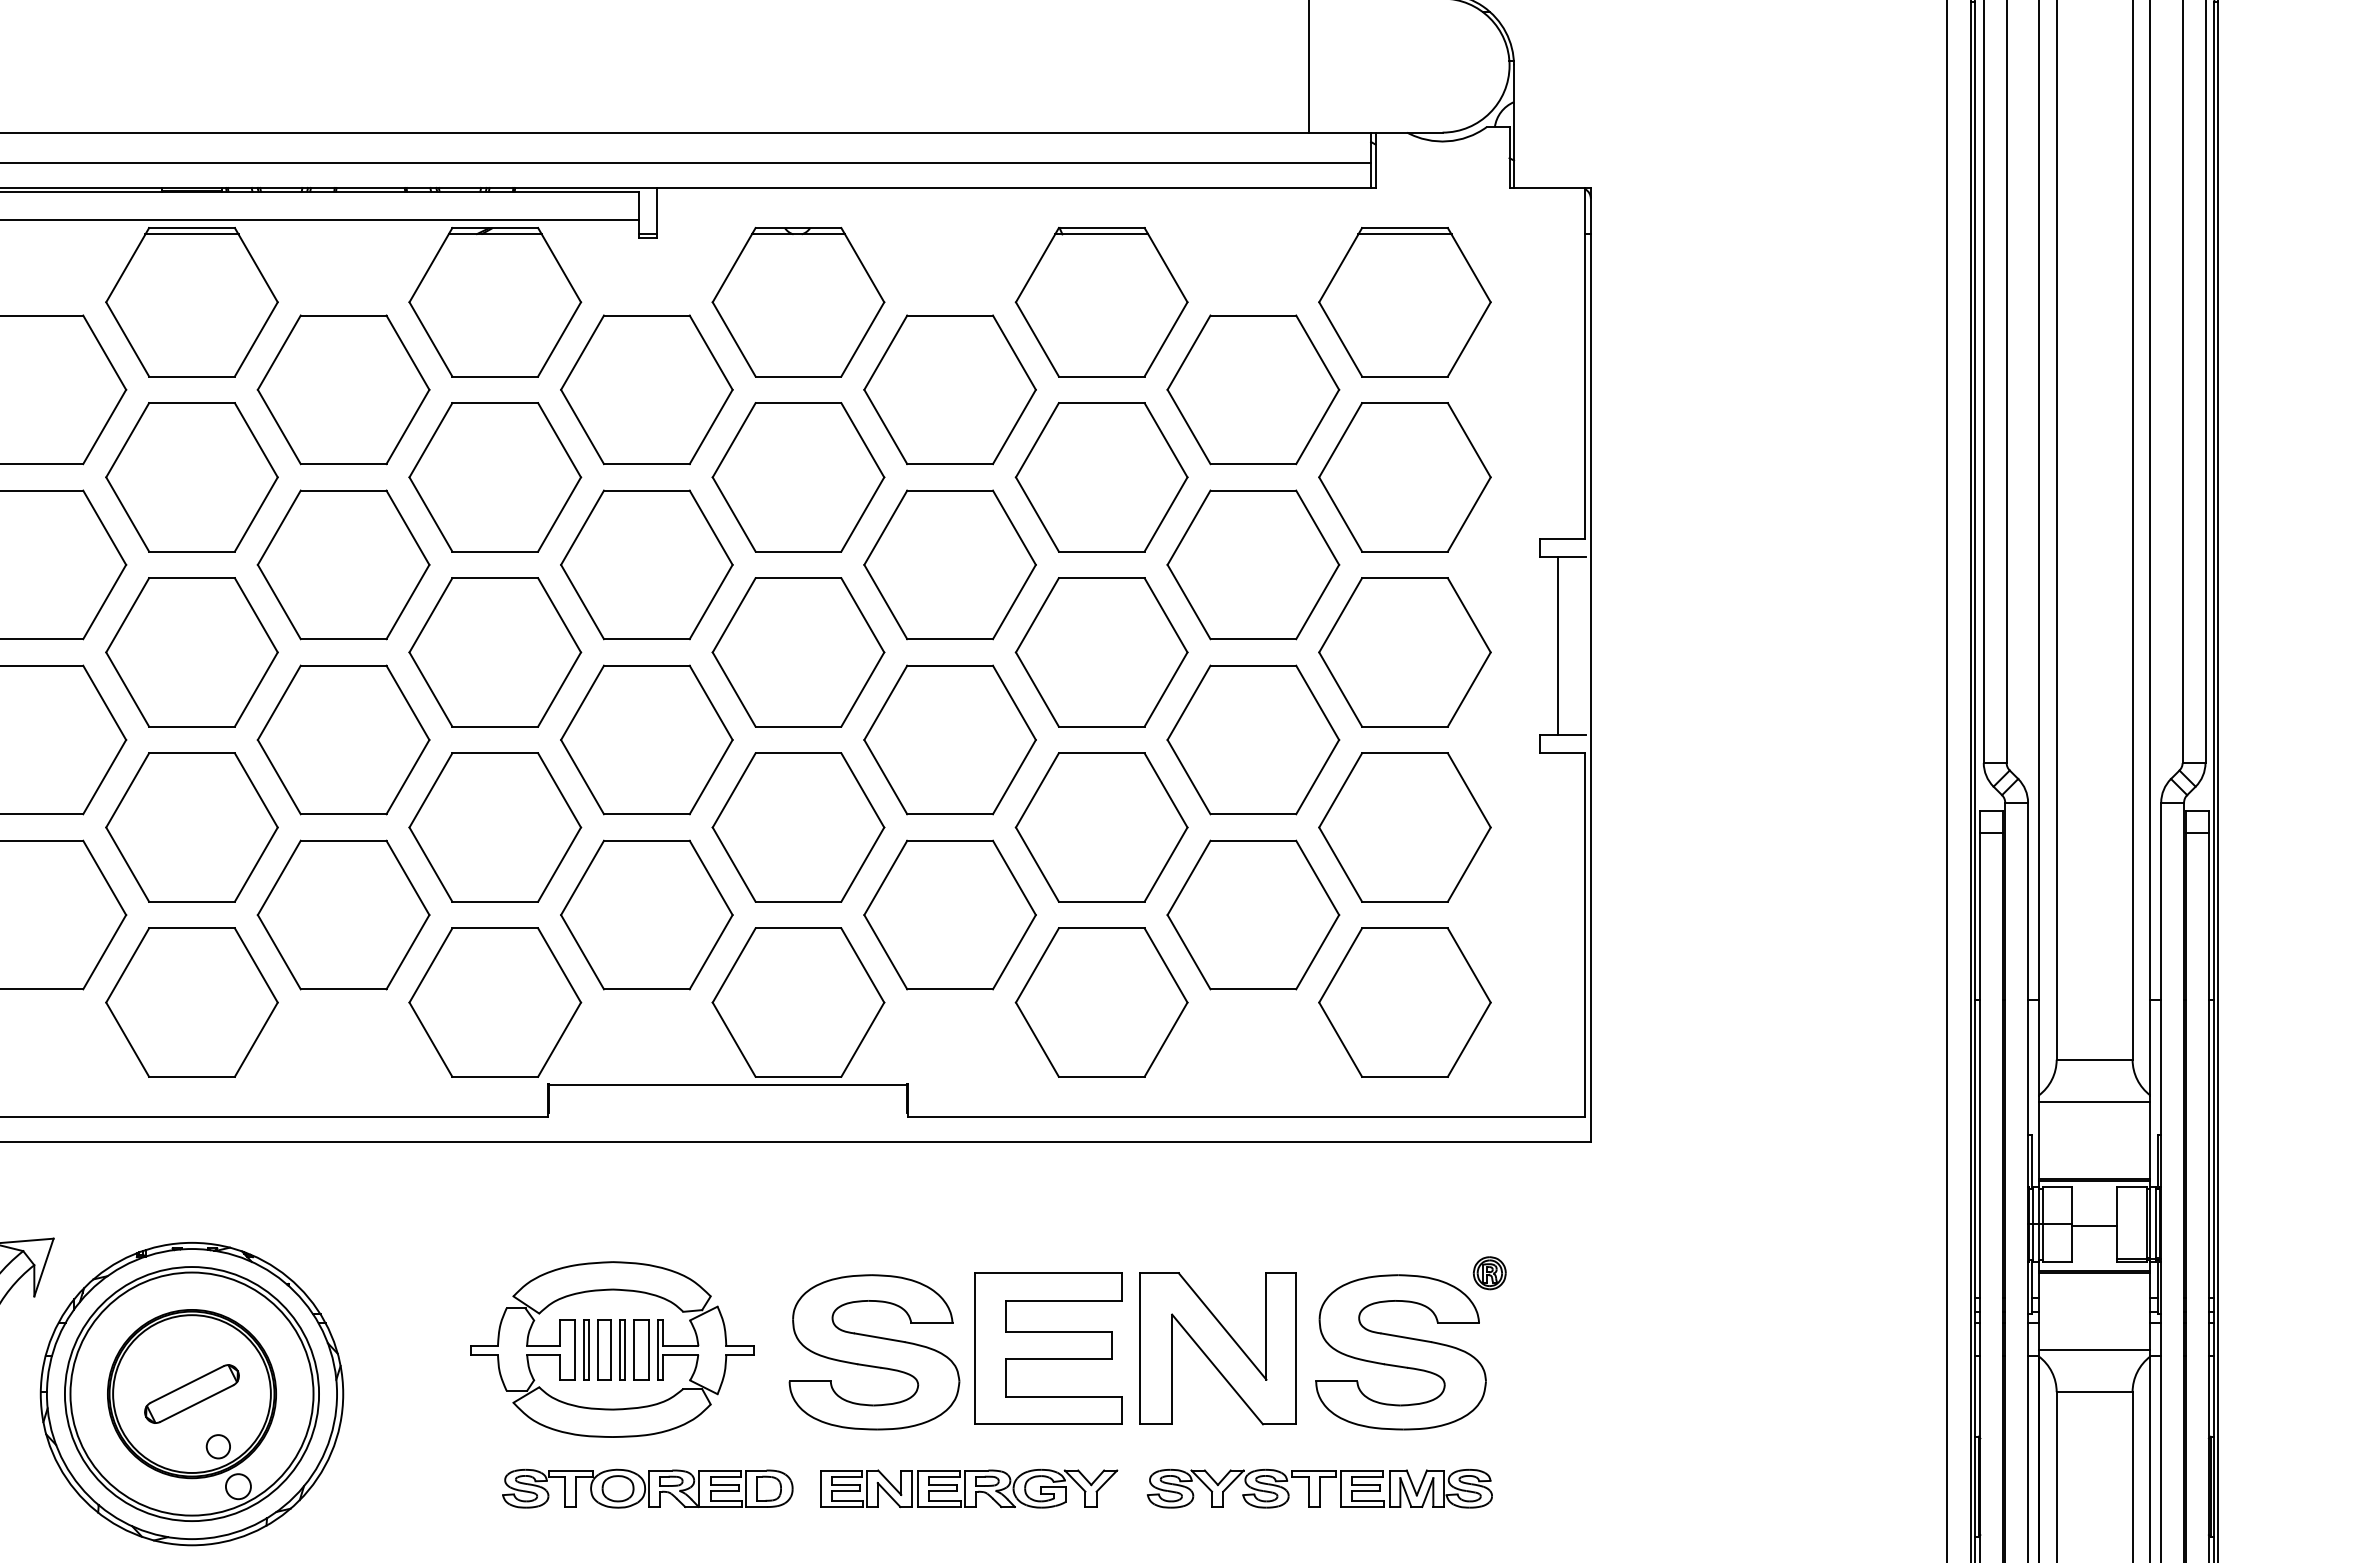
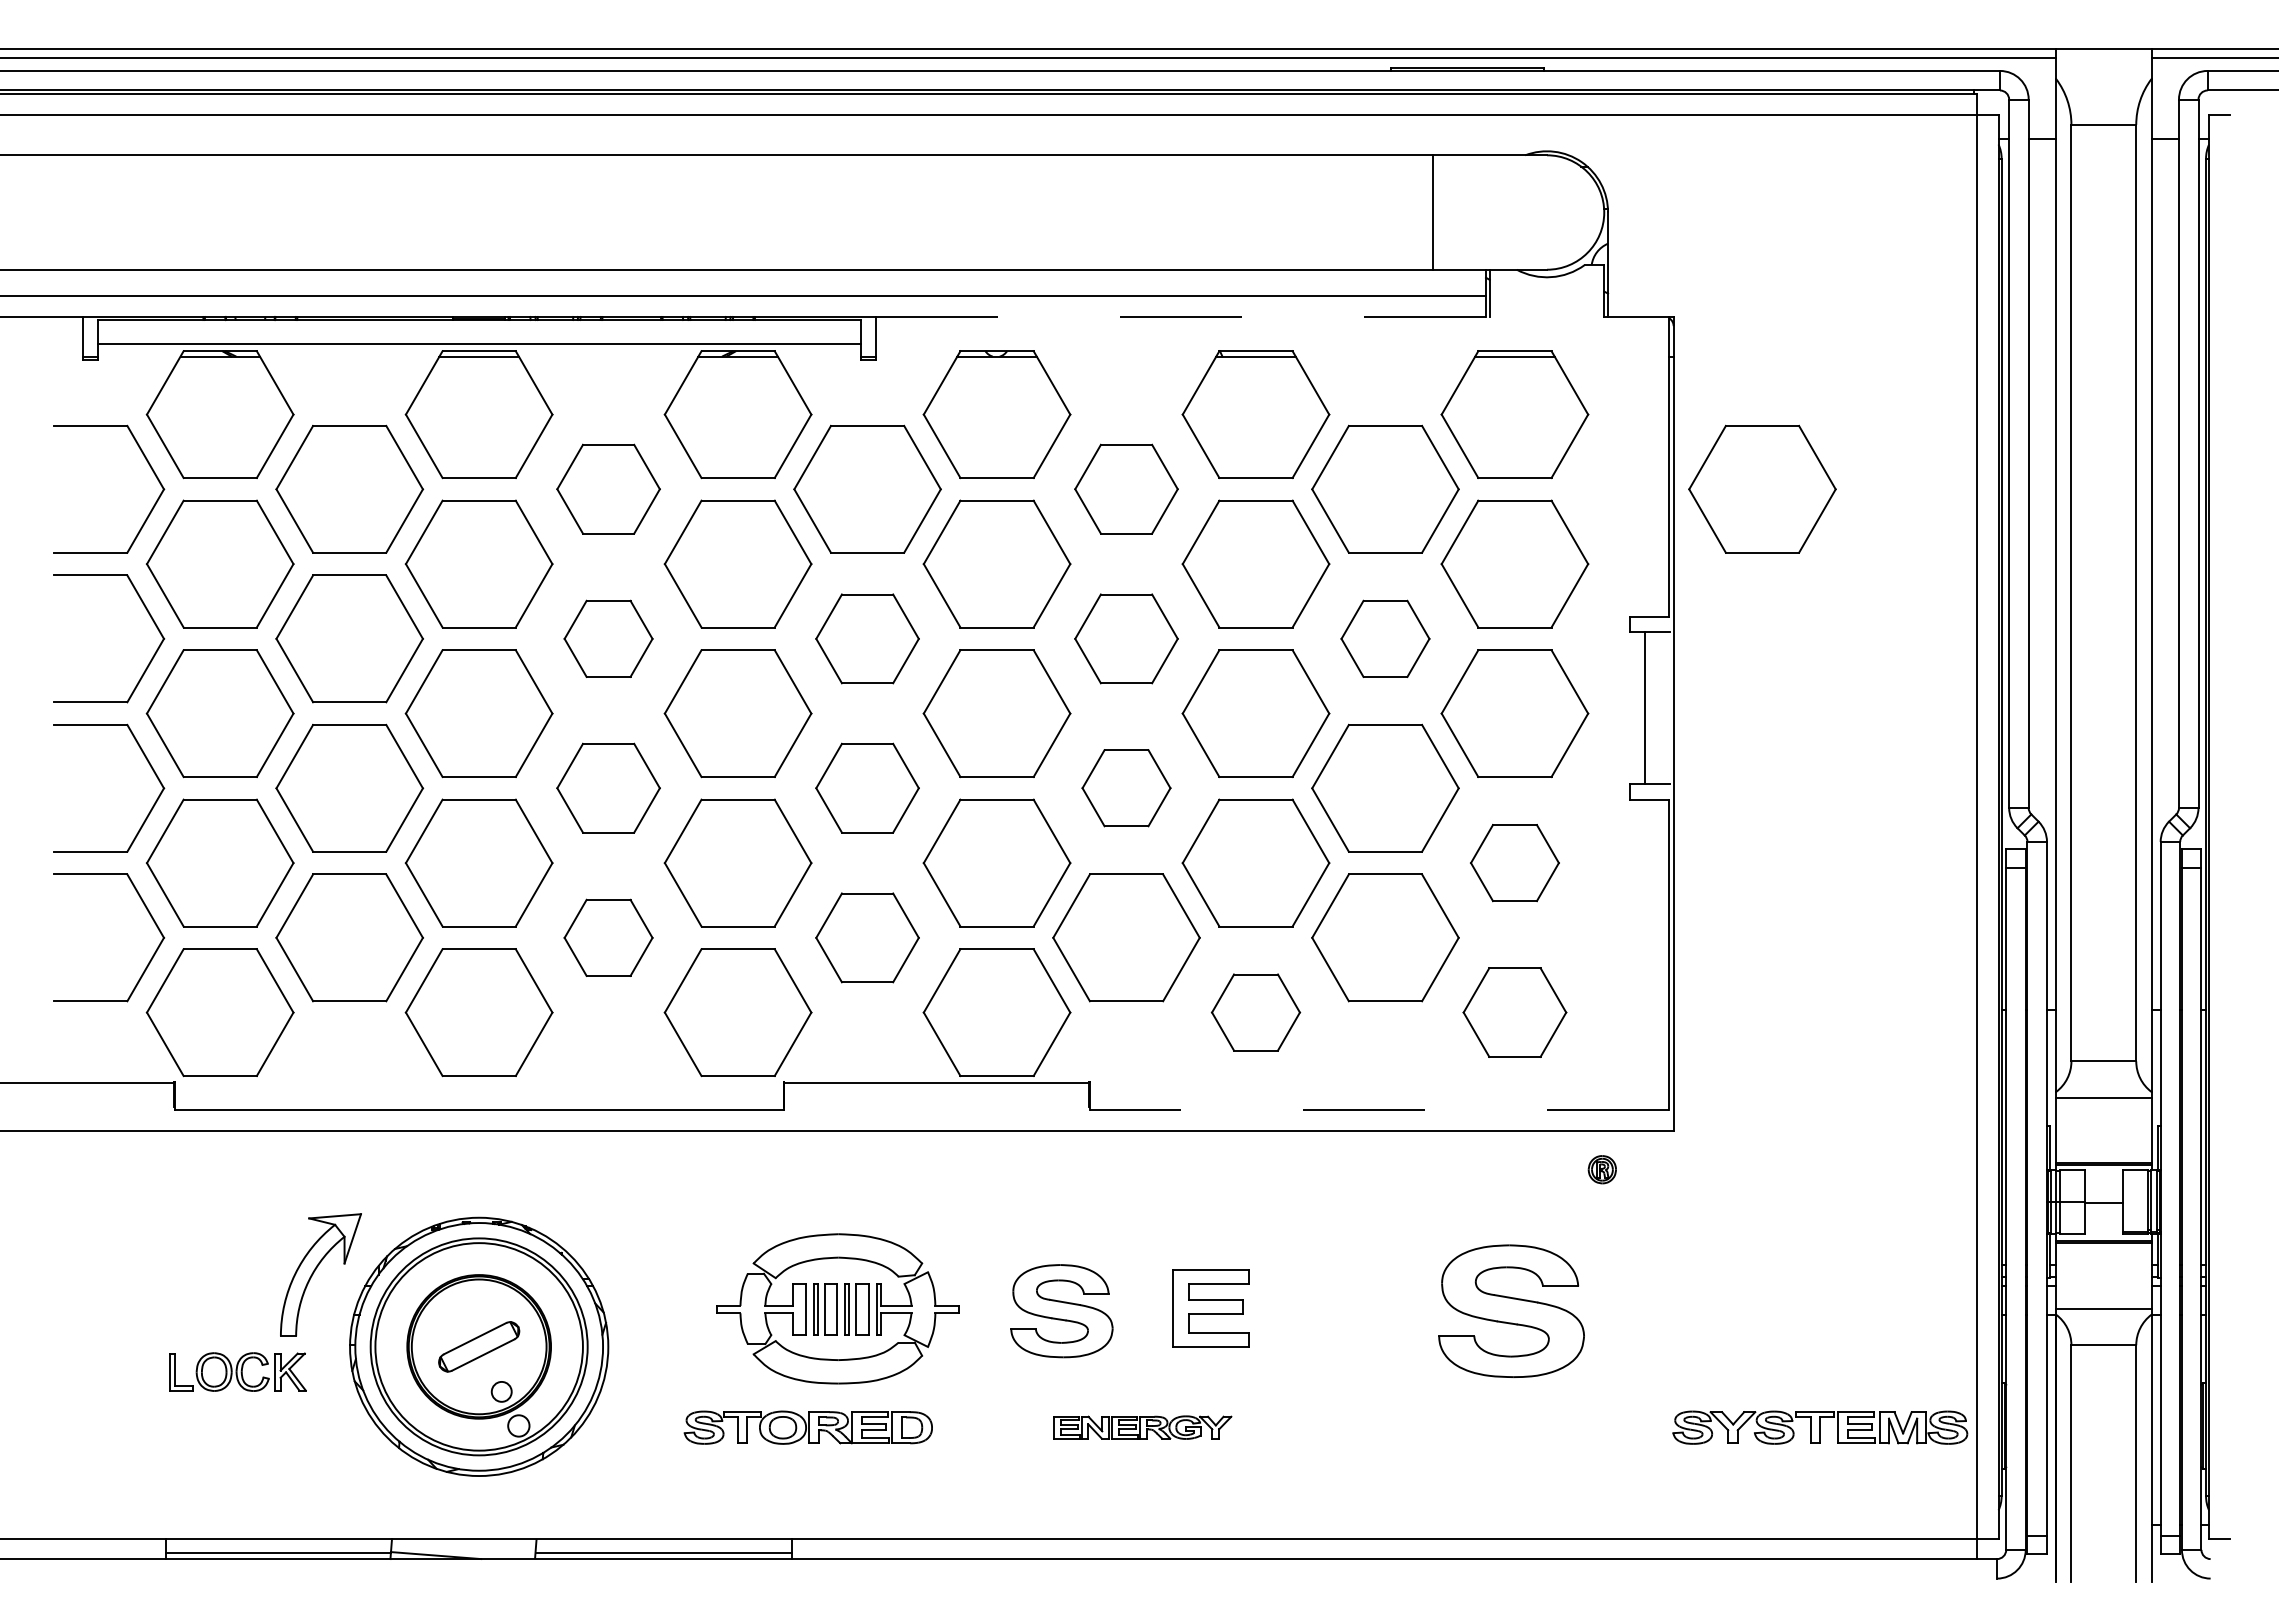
line: (1016, 187) -> (1183, 316), solid -> dashed
part: (343, 388) -> (608, 488), size x0.7
part: (950, 388) -> (1126, 488), size x0.7
part: (1694, 388) -> (1762, 488), added
part: (343, 564) -> (608, 638), size x0.6
part: (646, 564) -> (867, 638), size x0.7
part: (950, 564) -> (1126, 638), size x0.7
part: (1253, 564) -> (1385, 638), size x0.6
part: (343, 738) -> (608, 787), size x0.7
part: (646, 738) -> (867, 787), size x0.7
part: (950, 738) -> (1126, 787), size x0.6
part: (1404, 826) -> (1514, 862), size x0.6
part: (343, 914) -> (608, 937), size x0.6
part: (646, 914) -> (867, 937), size x0.7
part: (1101, 1002) -> (1255, 1012), size x0.6
part: (1404, 1002) -> (1514, 1012), size x0.7
line: (1246, 1117) -> (1379, 1110), solid -> dashed
part: (1488, 1272) -> (1601, 1169), moved
part: (1217, 1347) -> (1354, 1307), removed
part: (1048, 1349) -> (1210, 1308), size x0.6
part: (873, 1351) -> (1061, 1310), size x0.7
part: (646, 1488) -> (807, 1427), moved
part: (968, 1488) -> (1142, 1427), size x0.7
part: (1320, 1488) -> (1820, 1427), moved

